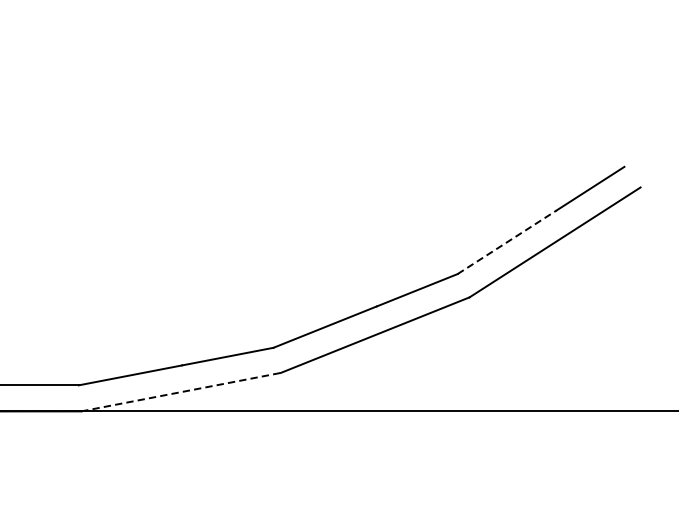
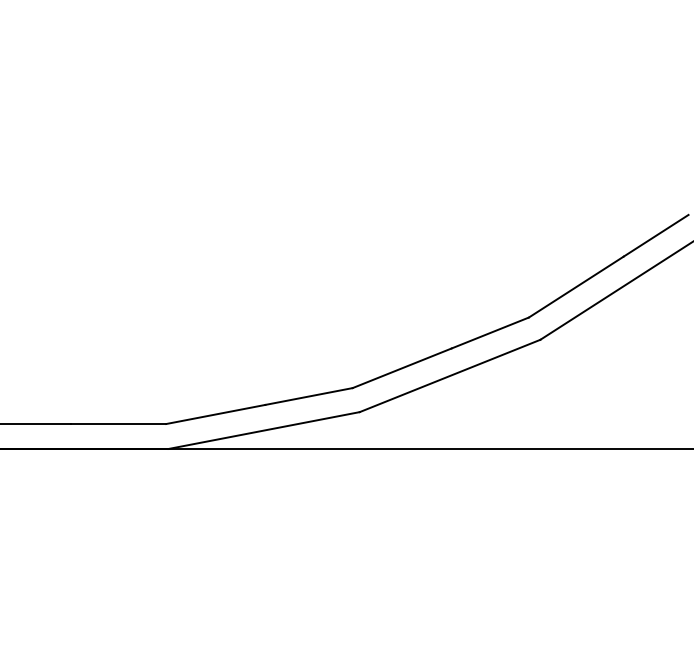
line: (507, 241) -> (576, 286), dashed -> solid
line: (181, 392) -> (264, 430), dashed -> solid

